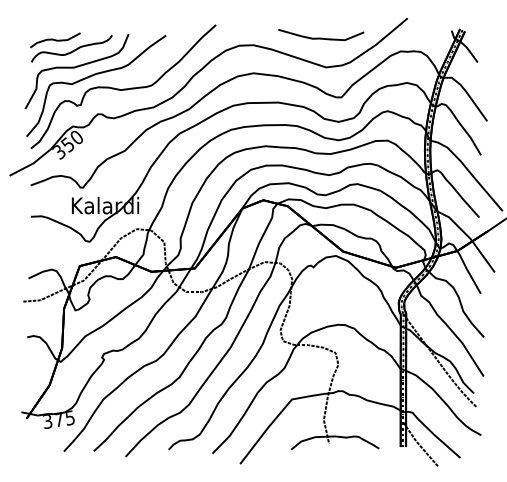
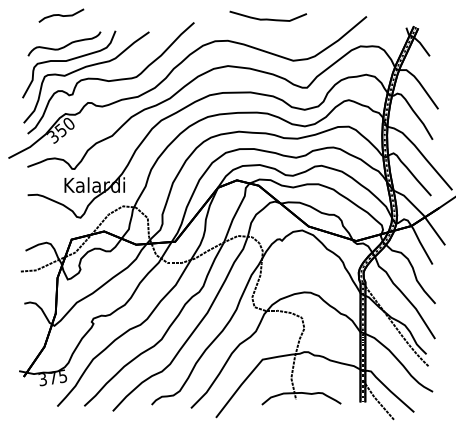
curve: (321, 37) -> (268, 18), moved
curve: (55, 40) -> (61, 15), moved

